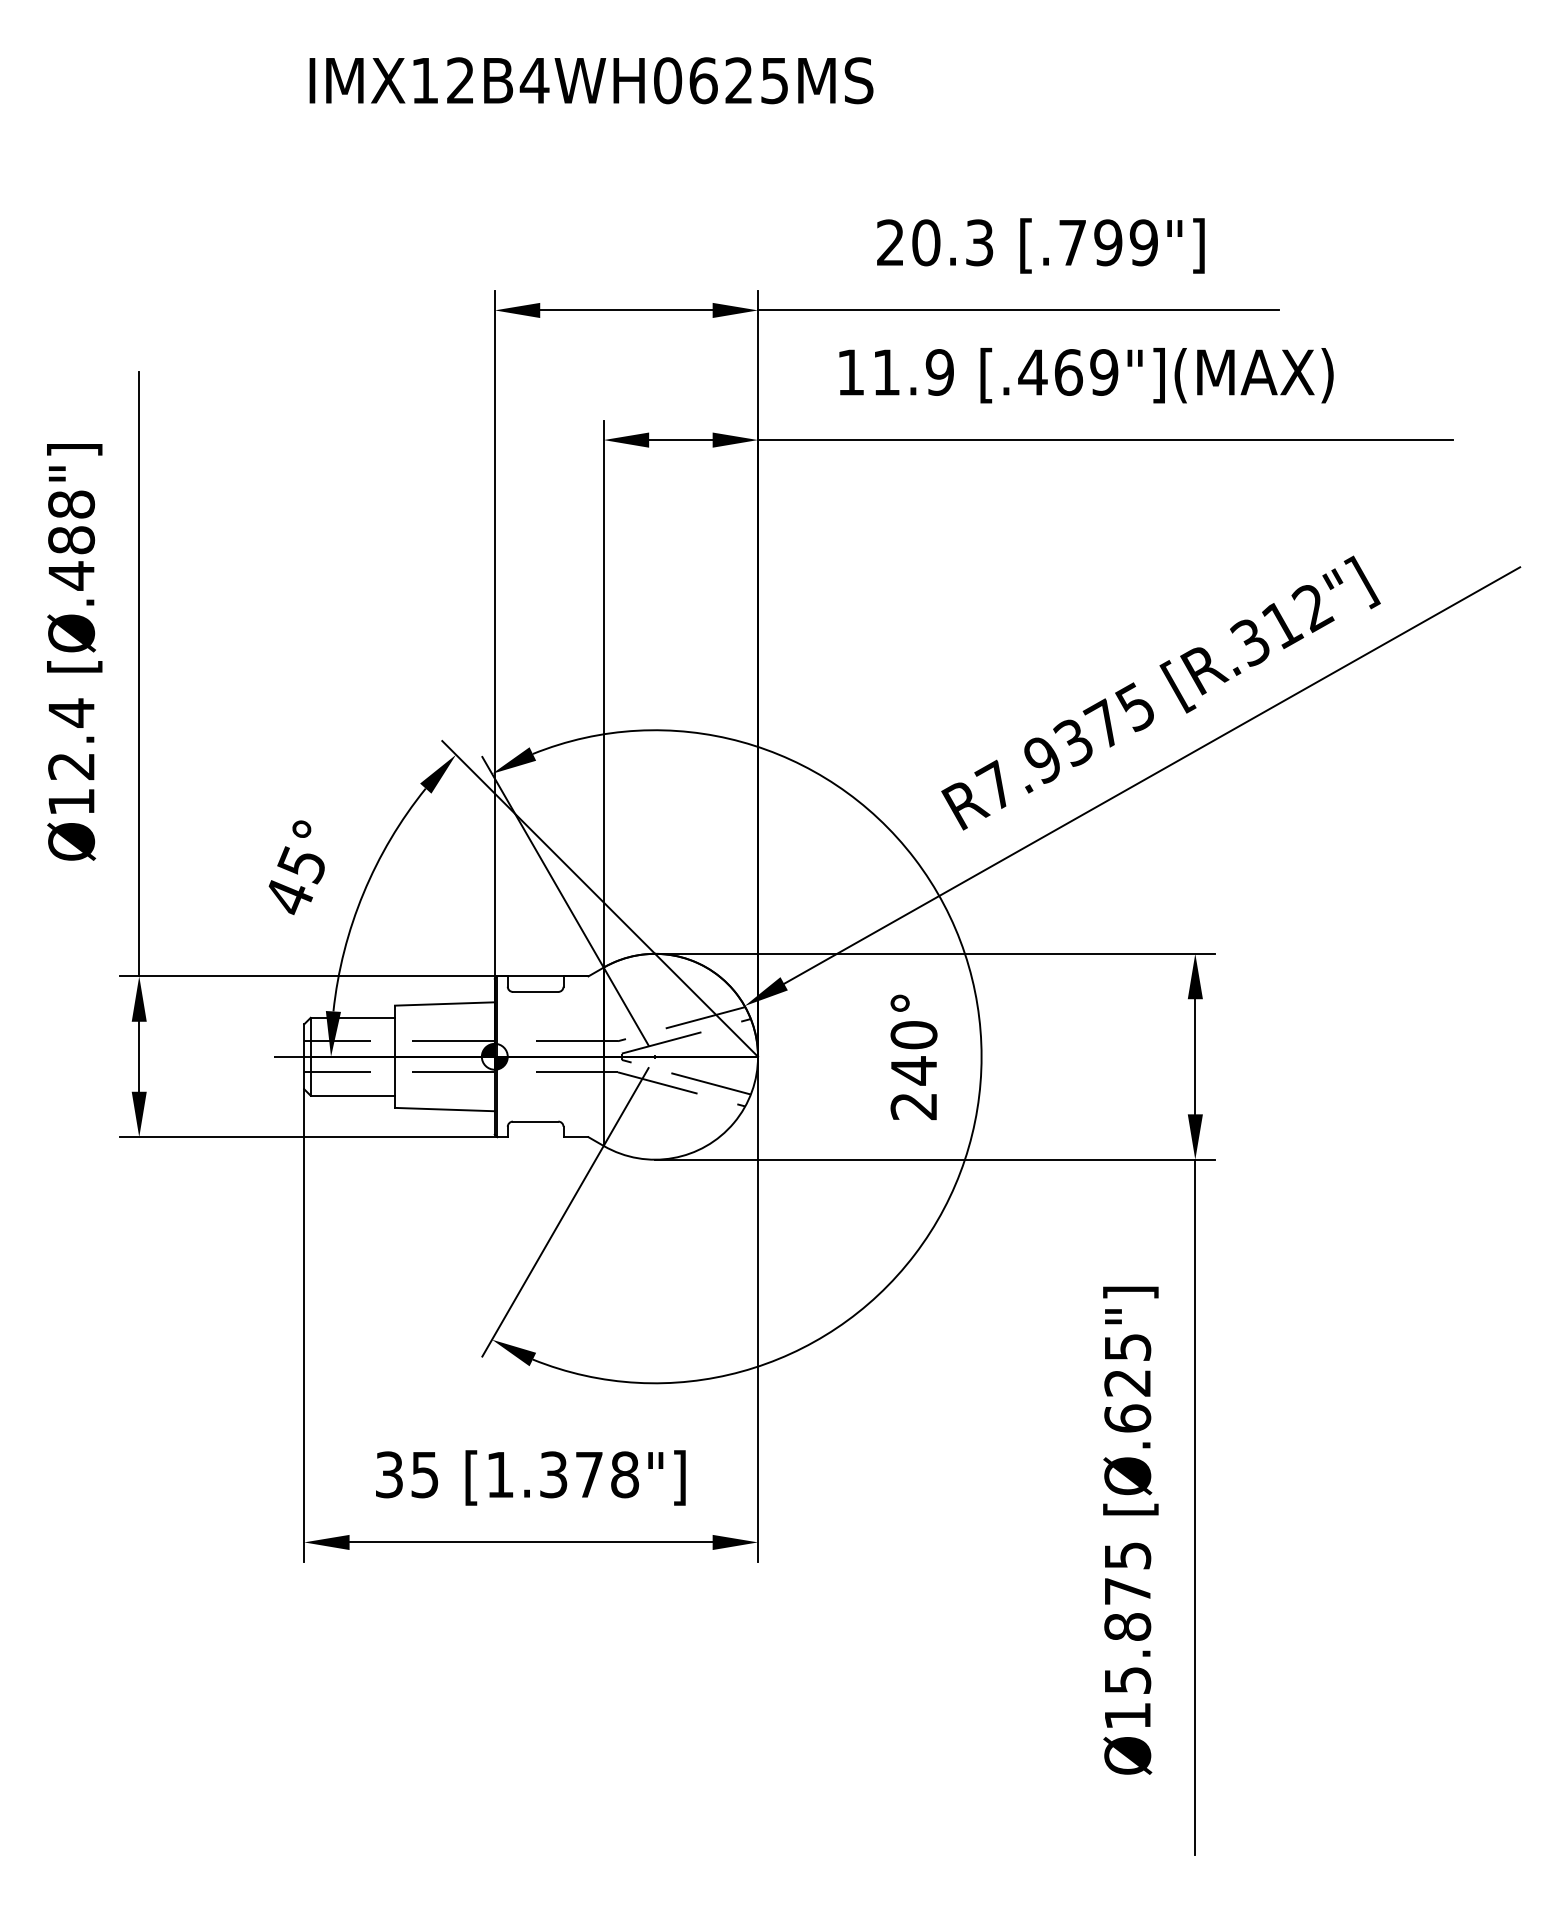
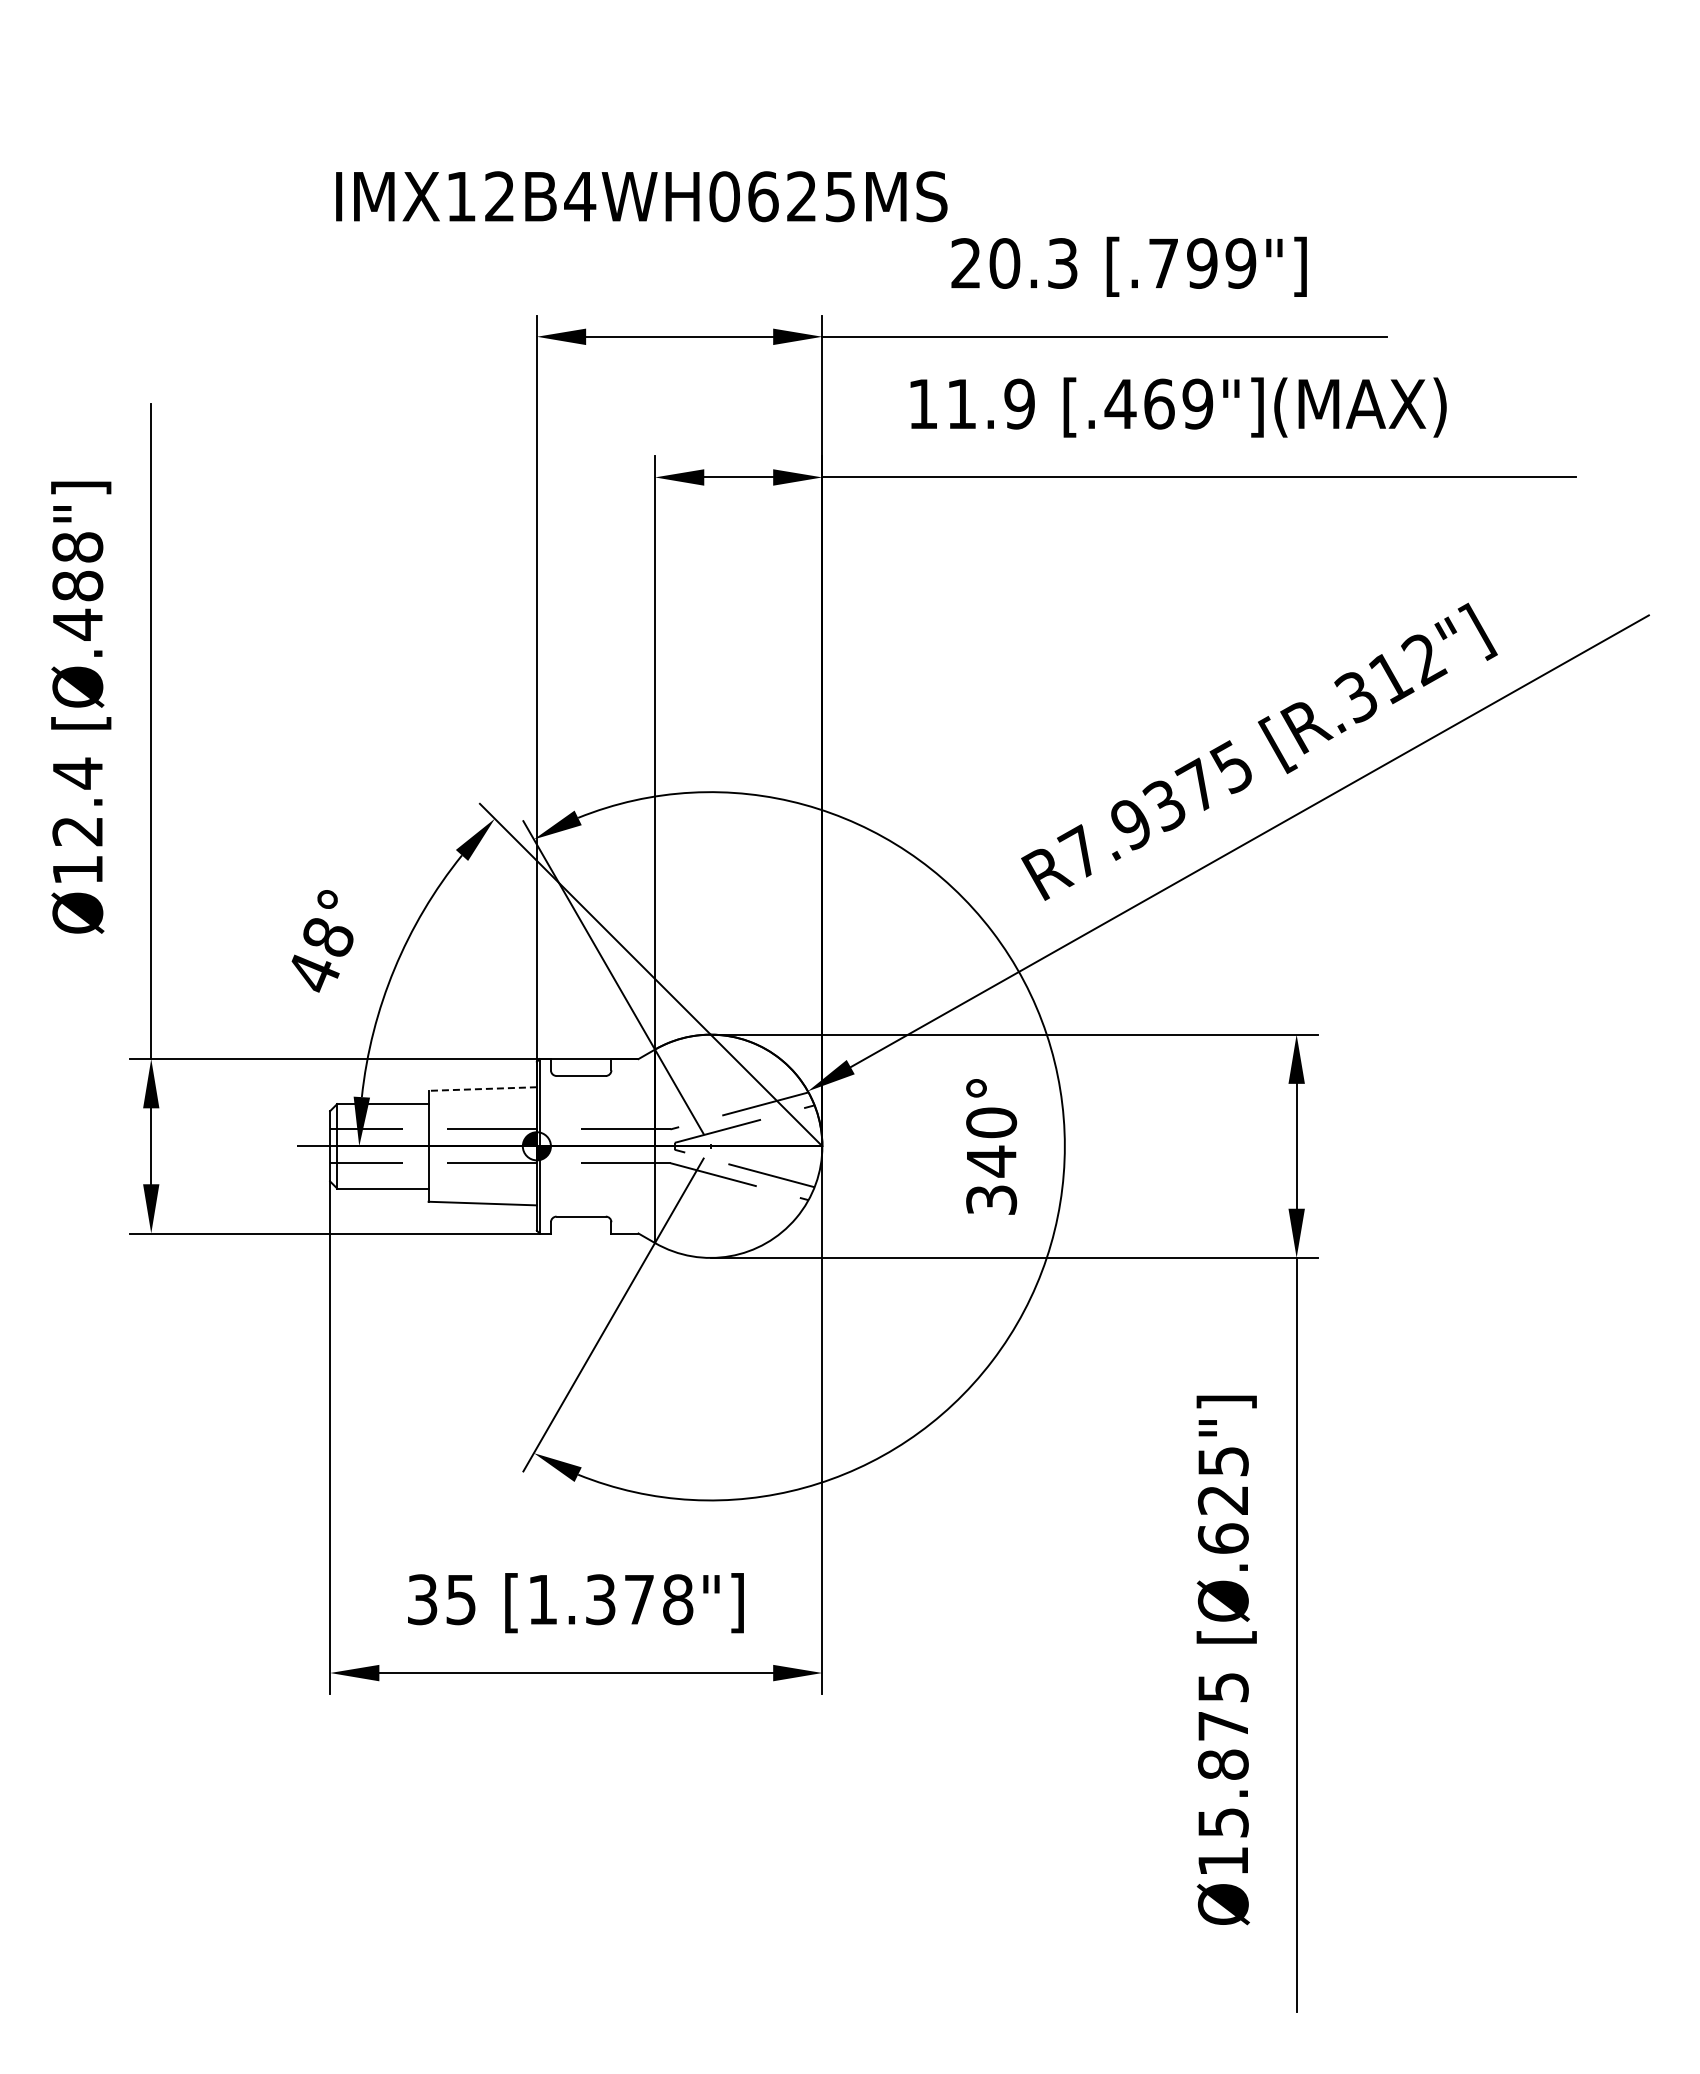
text: (591, 80) -> (641, 196), moved
text: (300, 865) -> (326, 938), 45° -> 48°
line: (444, 1004) -> (482, 1089), solid -> dashed
text: (913, 1105) -> (991, 1199), 240° -> 340°

